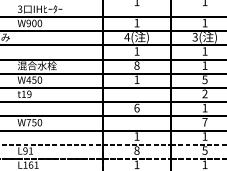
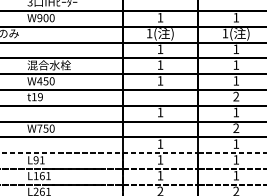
text: (127, 37) -> (149, 33), 4( -> 1(
text: (195, 37) -> (225, 33), 3( -> 1(
text: (137, 65) -> (160, 64), 8 -> 1
text: (205, 79) -> (236, 80), 5 -> 1
text: (137, 108) -> (160, 112), 6 -> 1
text: (205, 121) -> (236, 127), 7 -> 2
text: (137, 150) -> (160, 159), 8 -> 1
text: (205, 150) -> (236, 159), 5 -> 1

